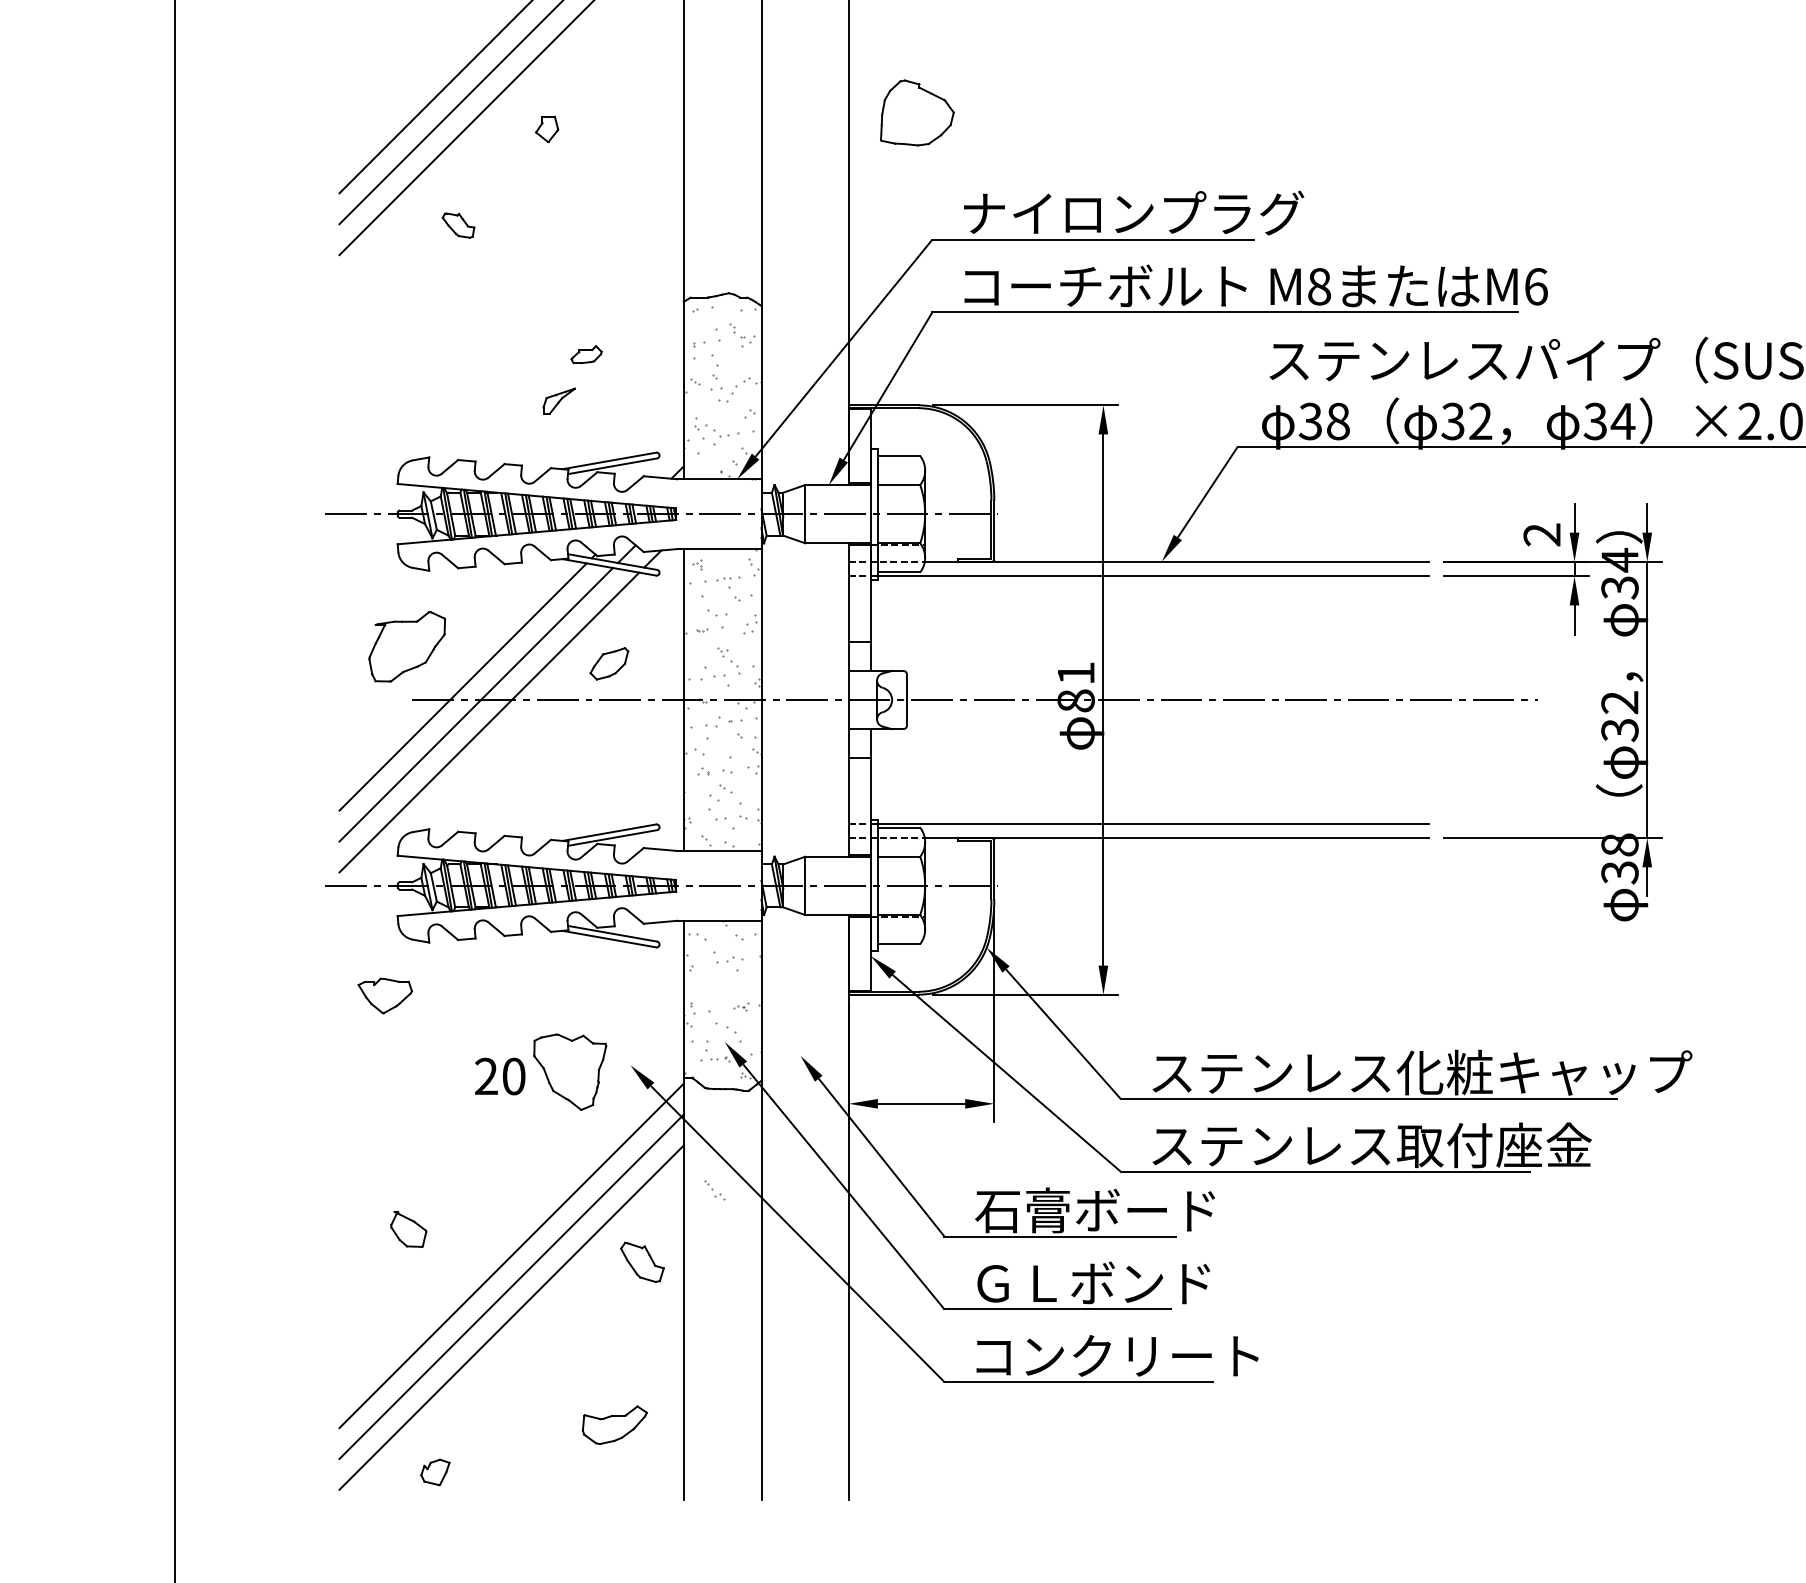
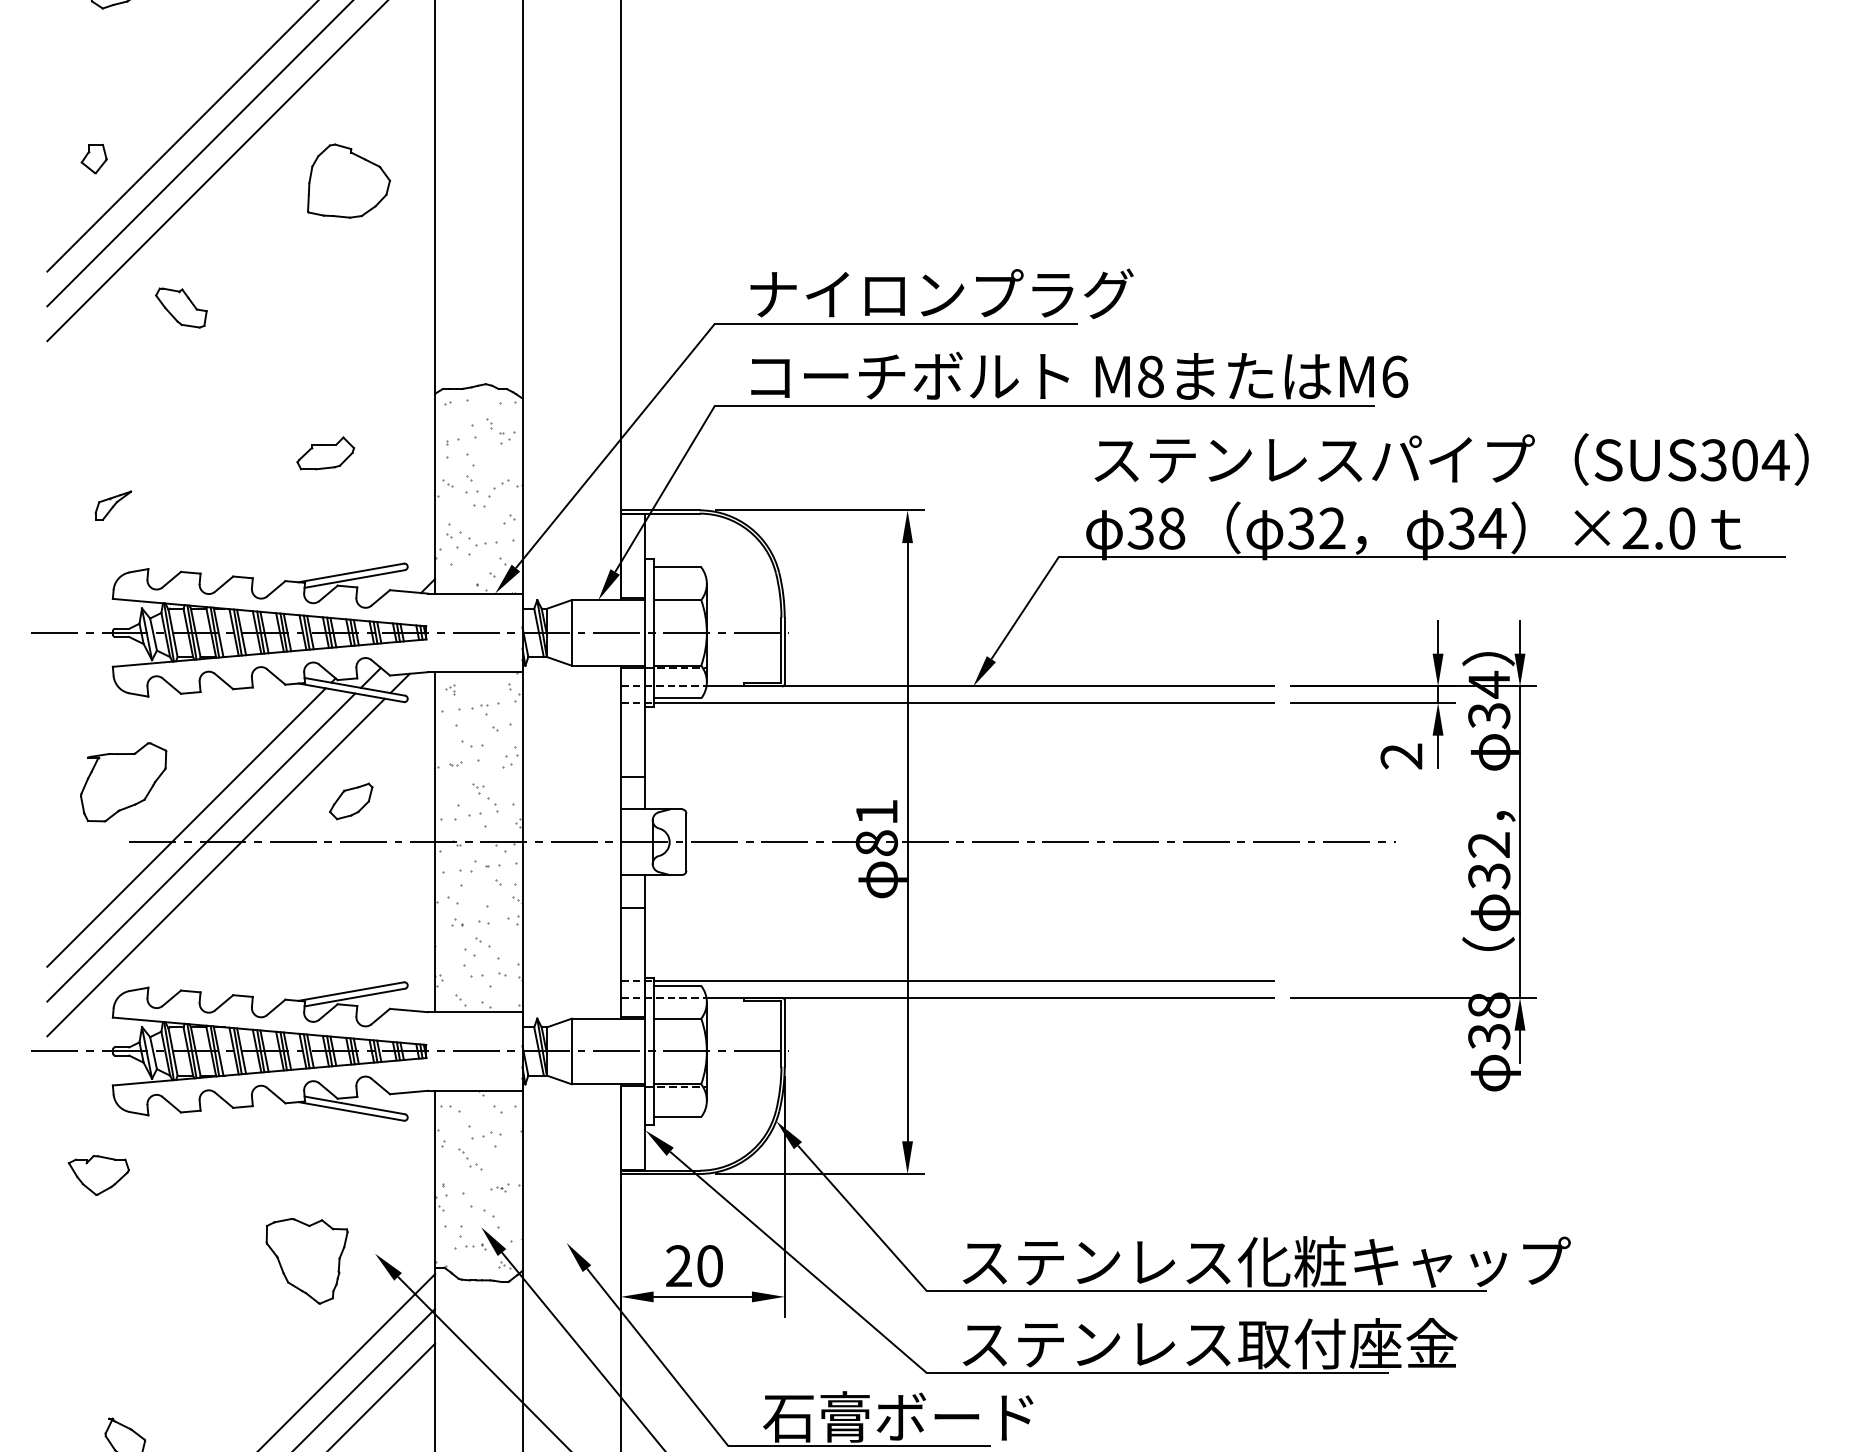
part: (917, 112) -> (349, 180), moved
part: (547, 128) -> (94, 158), moved
part: (458, 225) -> (181, 307), size x1.43
part: (586, 354) -> (325, 453), size x1.67
part: (558, 400) -> (112, 504), moved
text: (1541, 534) -> (1400, 756), moved
text: (500, 1076) -> (694, 1266), moved
part: (714, 1190) -> (469, 1159), moved

